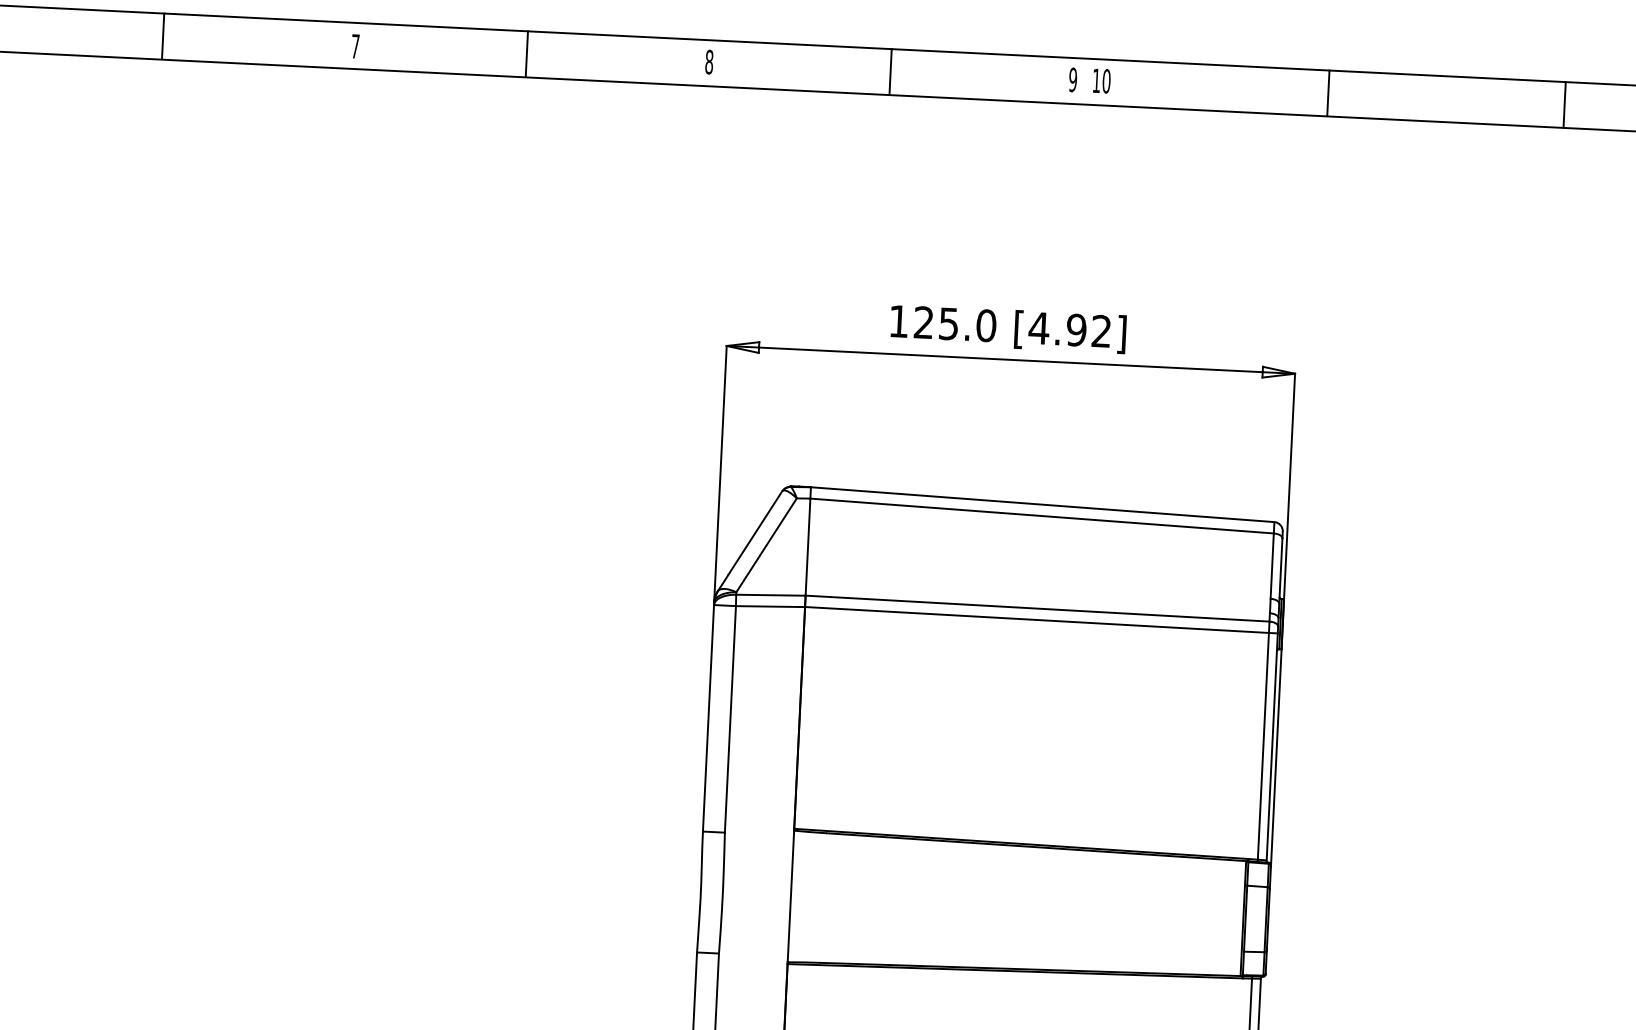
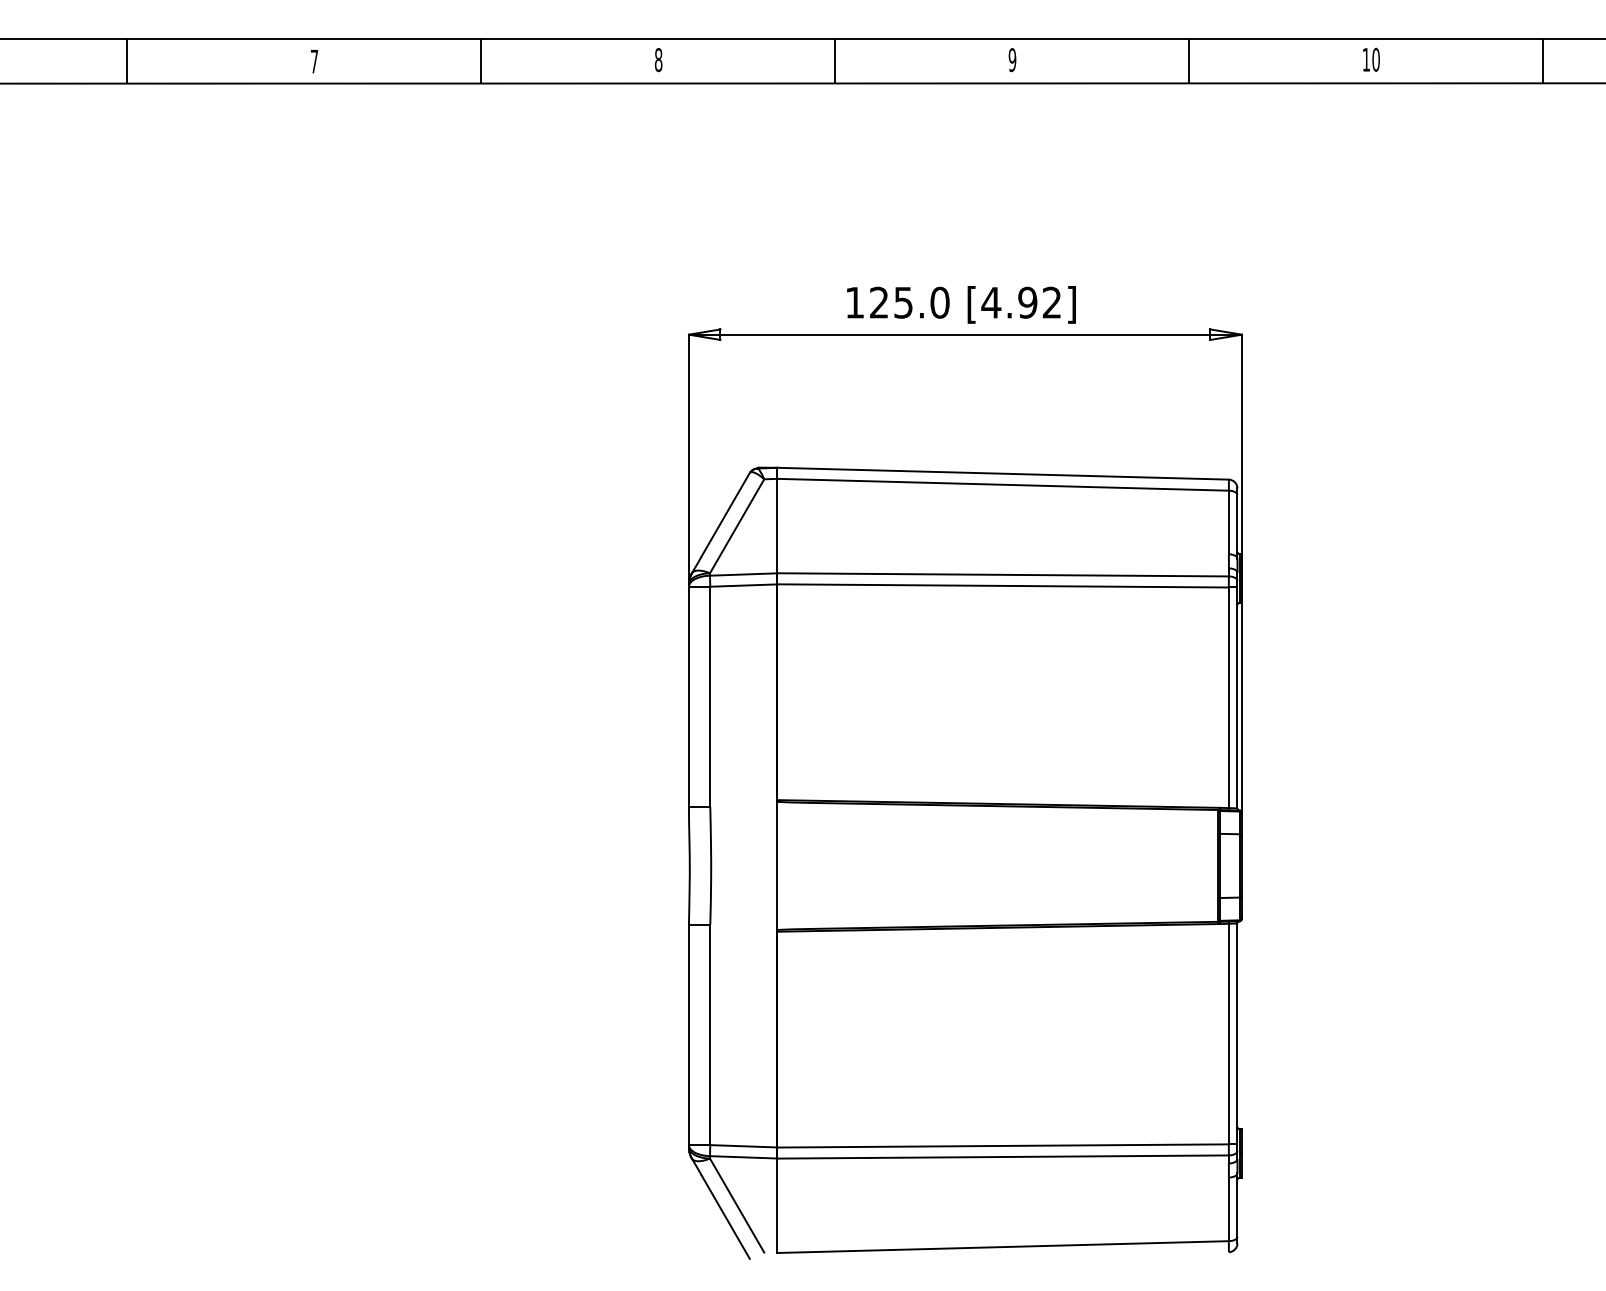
text: (1101, 80) -> (1371, 59), moved
line: (1327, 92) -> (1188, 60), moved
line: (1564, 104) -> (1542, 60), moved

